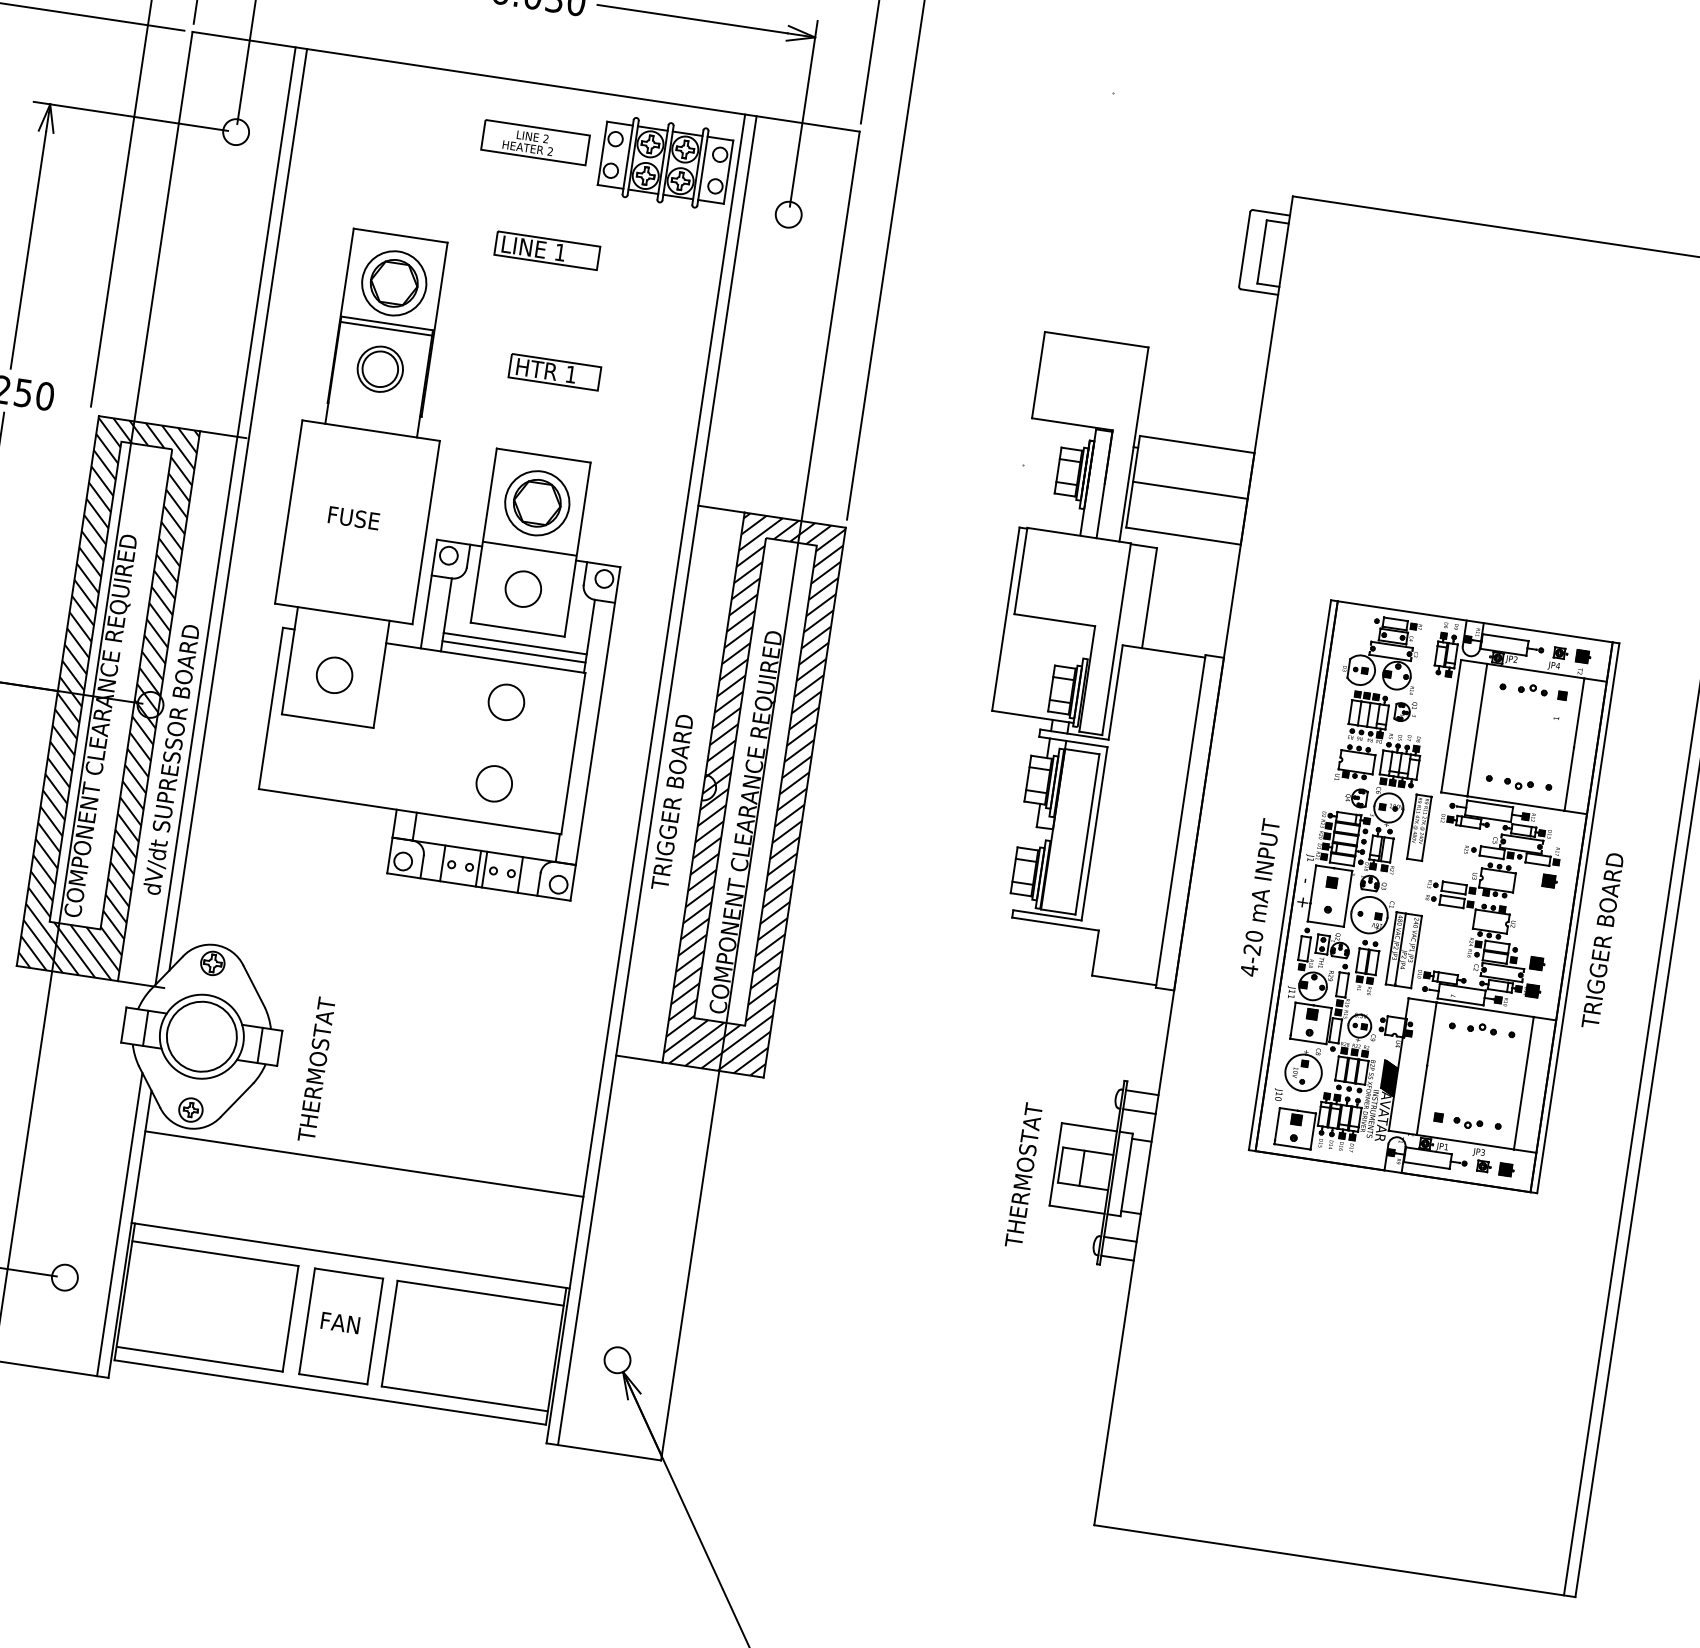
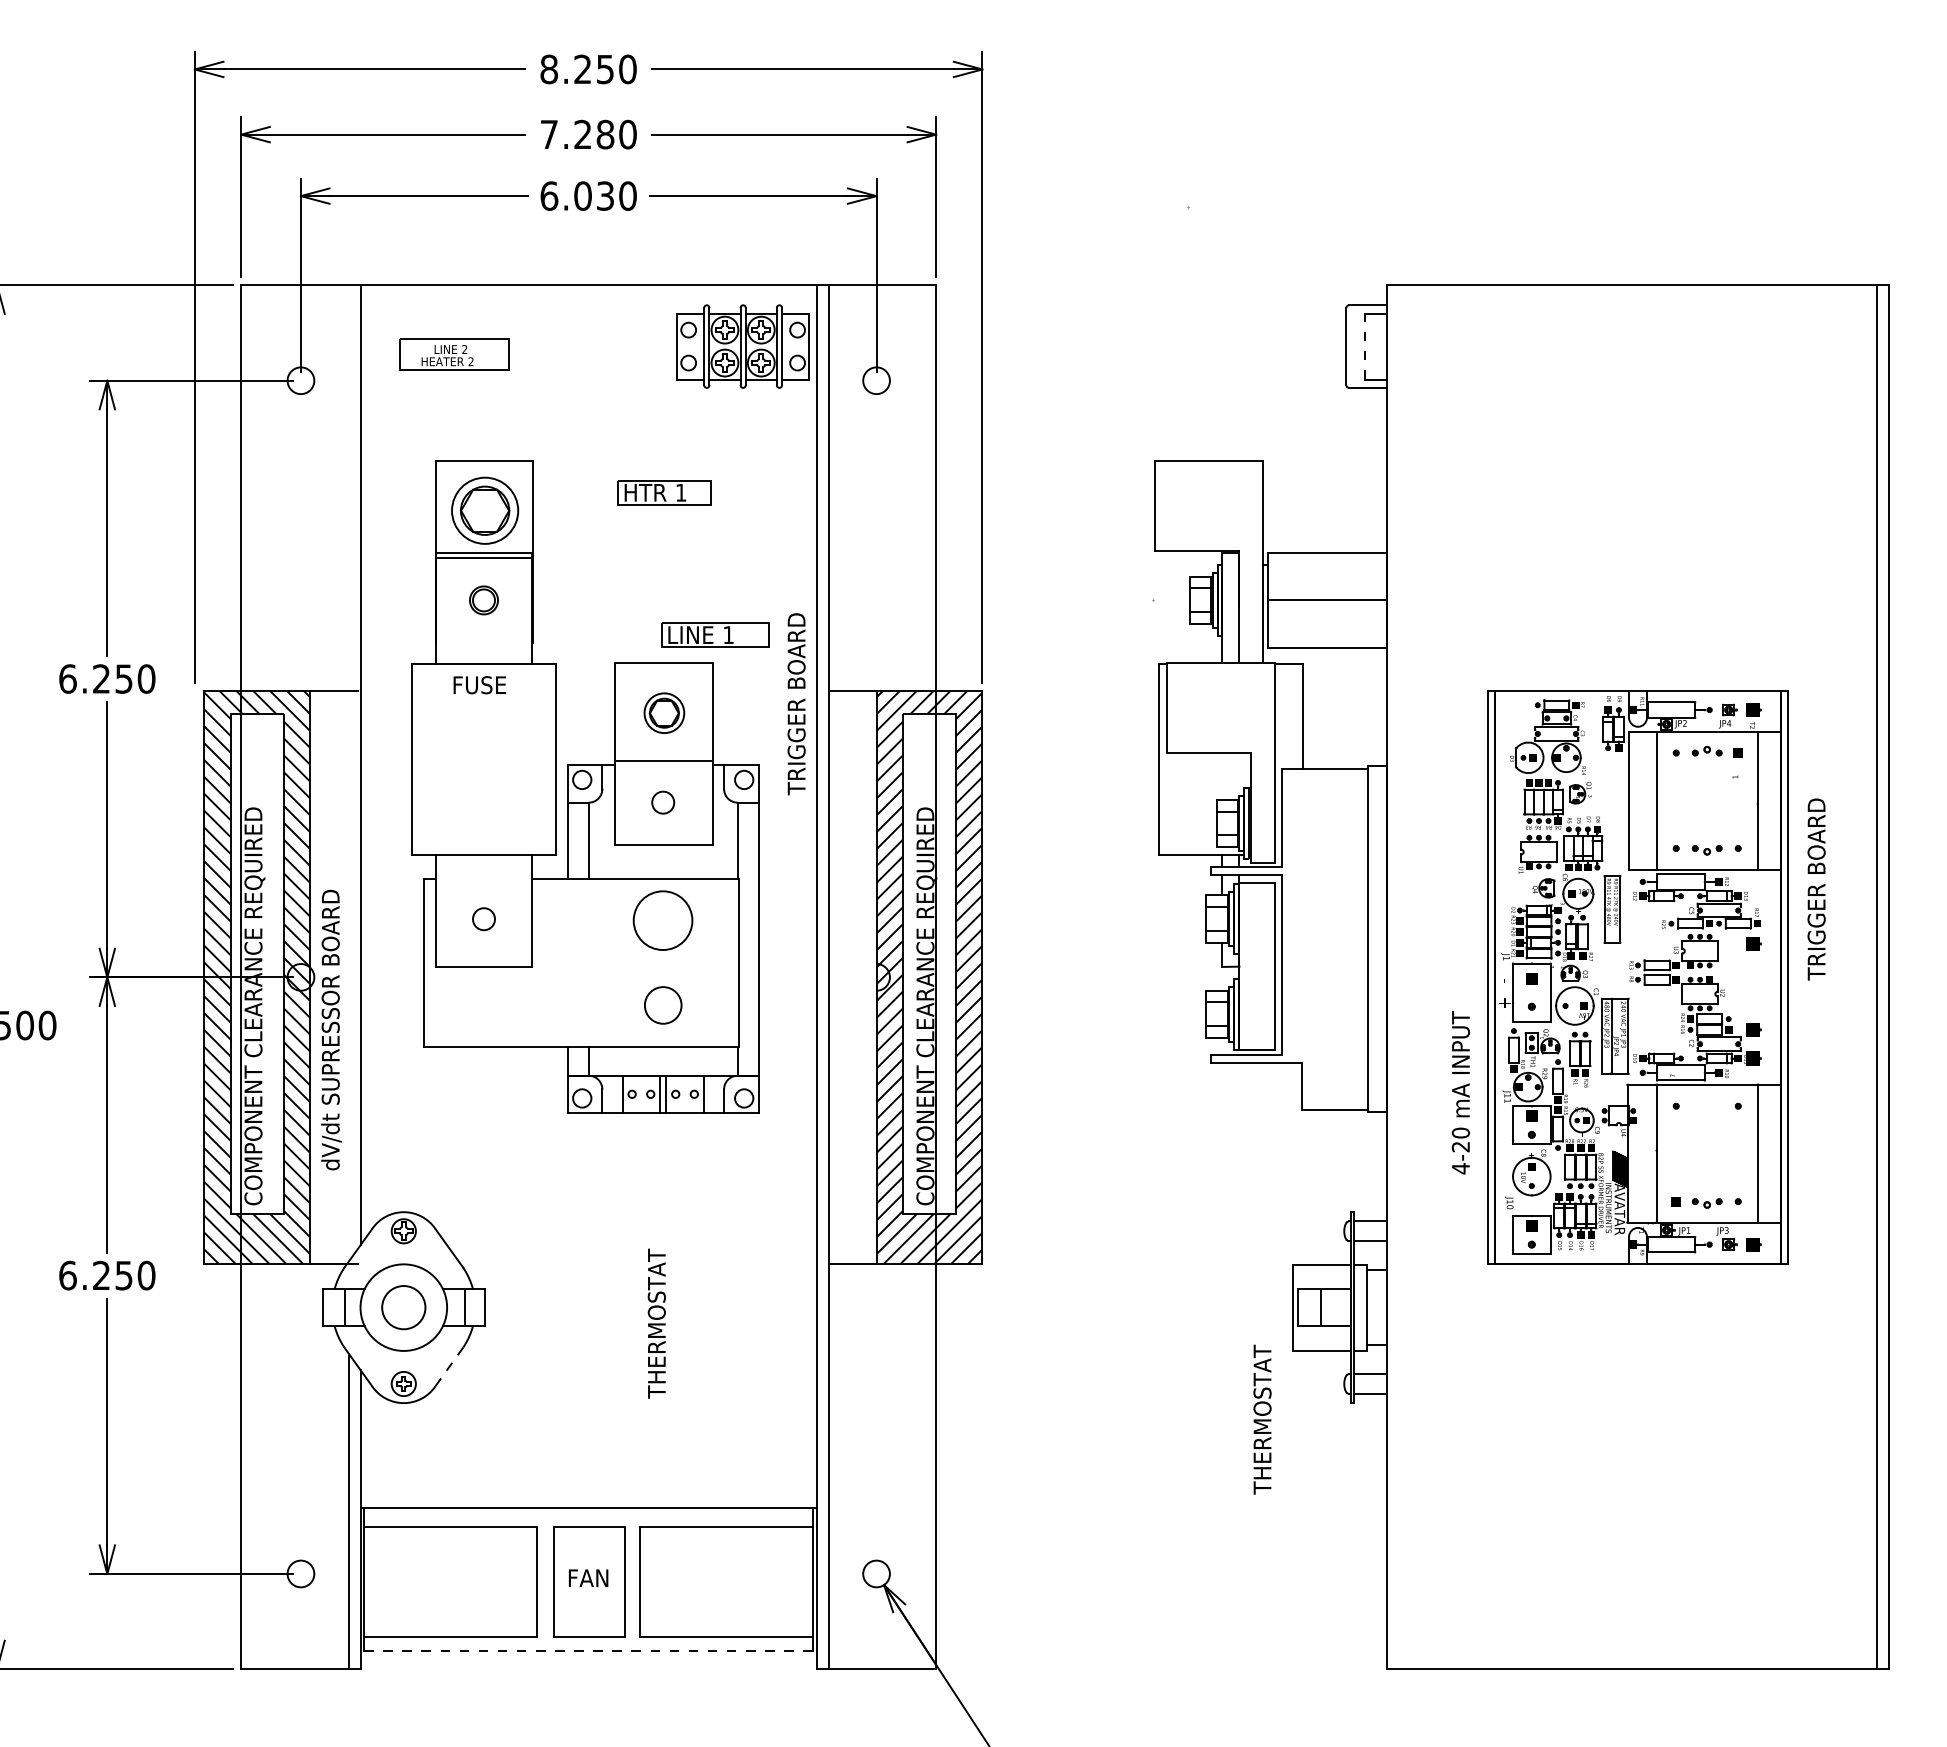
part: (535, 142) -> (454, 354), moved
part: (547, 250) -> (715, 634), moved
line: (1262, 251) -> (1364, 346), solid -> dashed
part: (379, 369) -> (483, 600), size x0.6
part: (555, 371) -> (664, 492), moved
part: (537, 503) -> (664, 713), size x0.6
line: (225, 516) -> (348, 773), removed
text: (353, 518) -> (479, 685), moved
circle: (522, 588) -> (662, 802), size x0.6
line: (514, 643) -> (662, 859), removed
line: (513, 651) -> (662, 867), removed
circle: (334, 674) -> (483, 918), size x0.6
circle: (506, 702) -> (663, 920), size x1.6
text: (672, 802) -> (796, 704), moved
text: (1259, 897) -> (1460, 1092), moved
text: (1602, 940) -> (1816, 889), moved
part: (1481, 1028) -> (1706, 1104), removed
circle: (201, 1036) -> (403, 1307), size x0.6
text: (316, 1069) -> (656, 1323), moved
line: (237, 1099) -> (449, 1366), solid -> dashed
line: (364, 1163) -> (588, 1412), removed
text: (1023, 1175) -> (1262, 1419), moved
line: (329, 1392) -> (588, 1650), solid -> dashed

